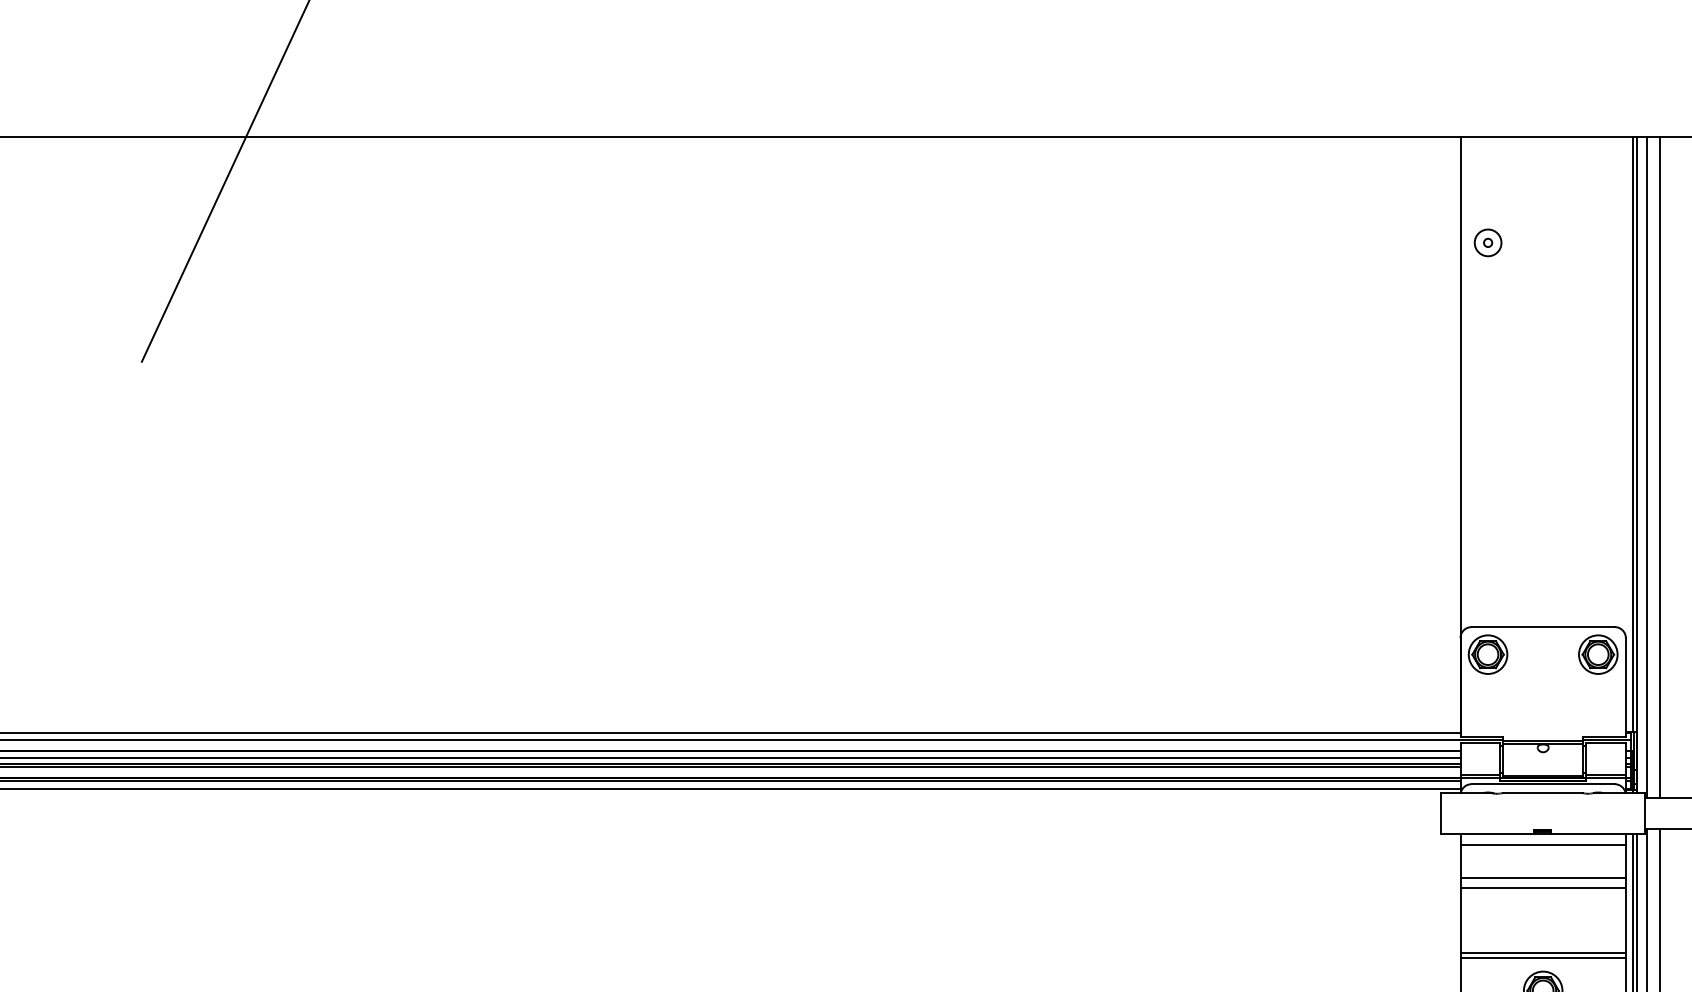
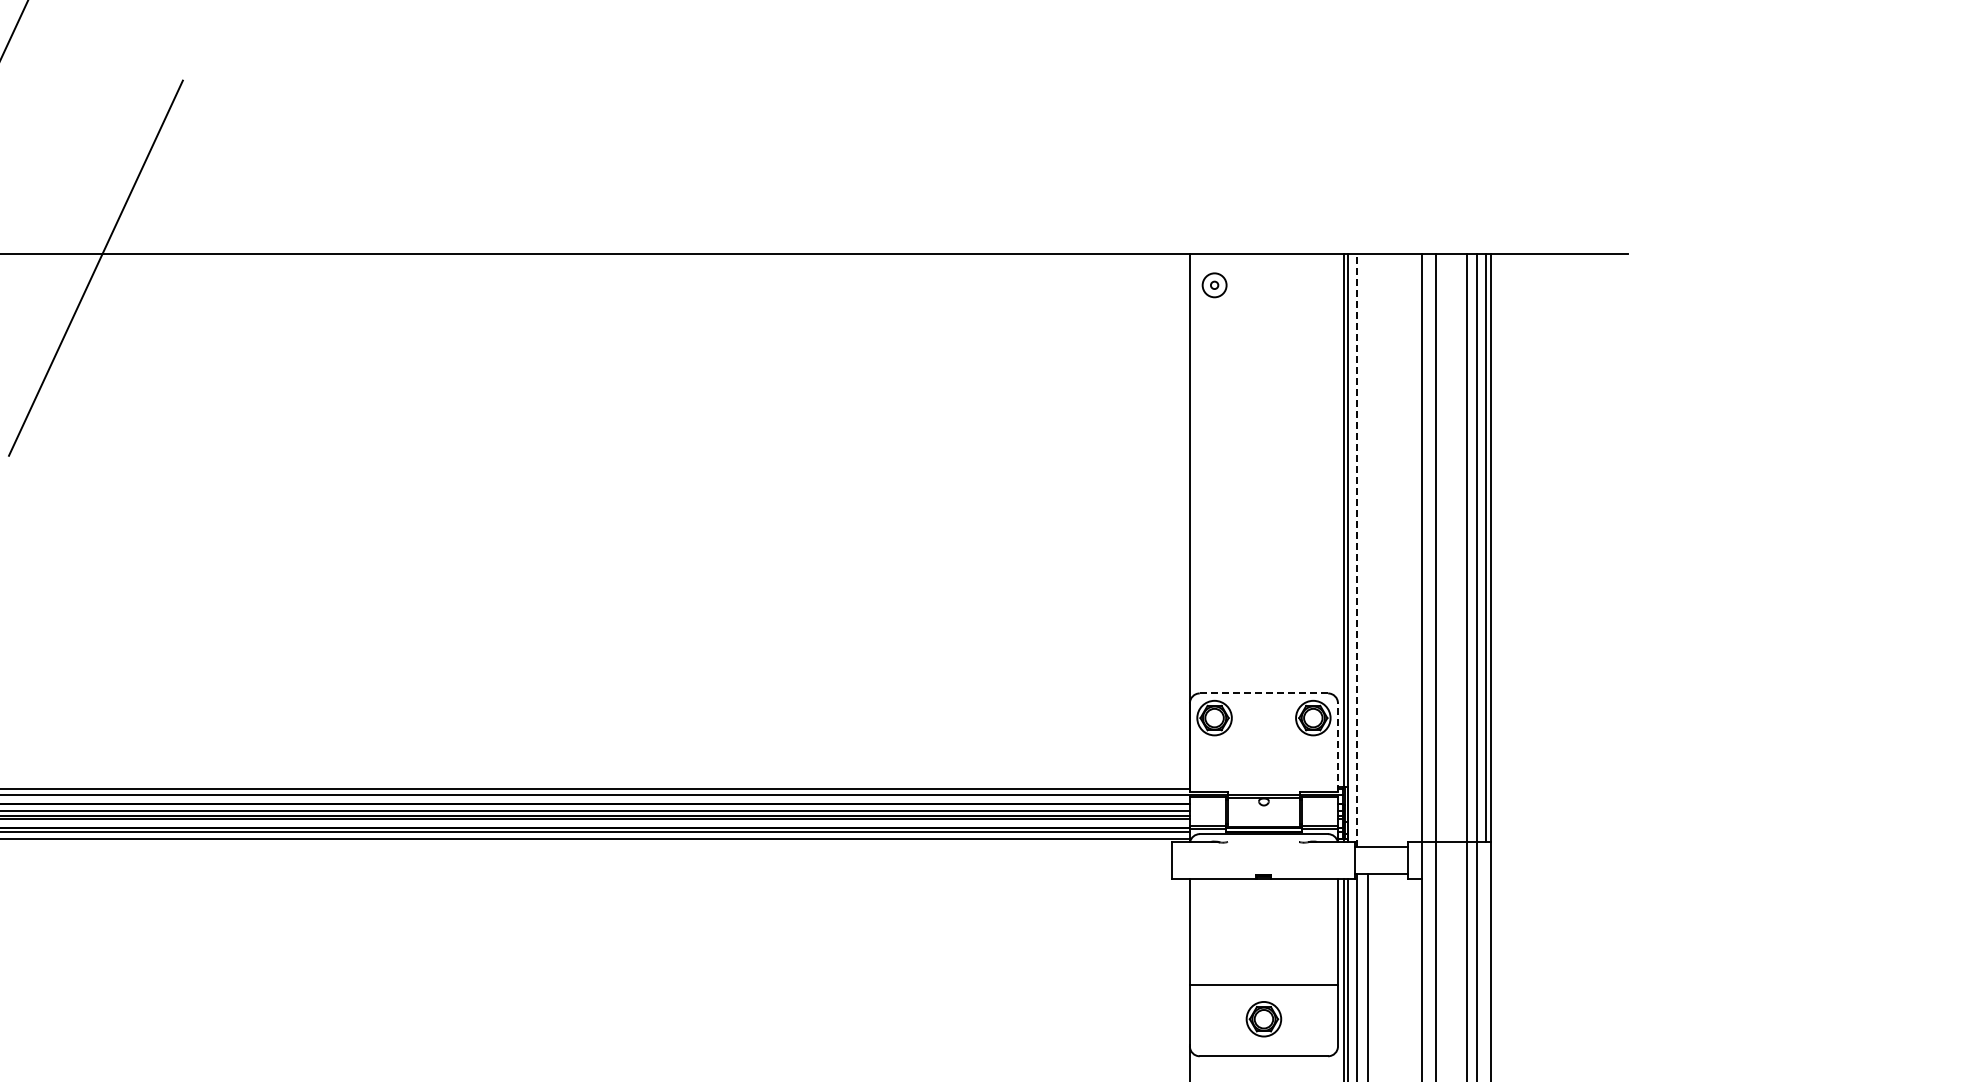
part: (1487, 243) -> (1214, 285), moved
line: (1647, 467) -> (1357, 550), solid -> dashed
line: (1659, 467) -> (1368, 550), removed
line: (1542, 627) -> (1263, 693), solid -> dashed
line: (1626, 687) -> (1338, 747), solid -> dashed
line: (1542, 793) -> (1263, 842), removed
line: (1542, 844) -> (1263, 888), removed
line: (1542, 878) -> (1263, 918), removed
line: (1542, 888) -> (1263, 927), removed
line: (1542, 957) -> (1263, 989), removed

